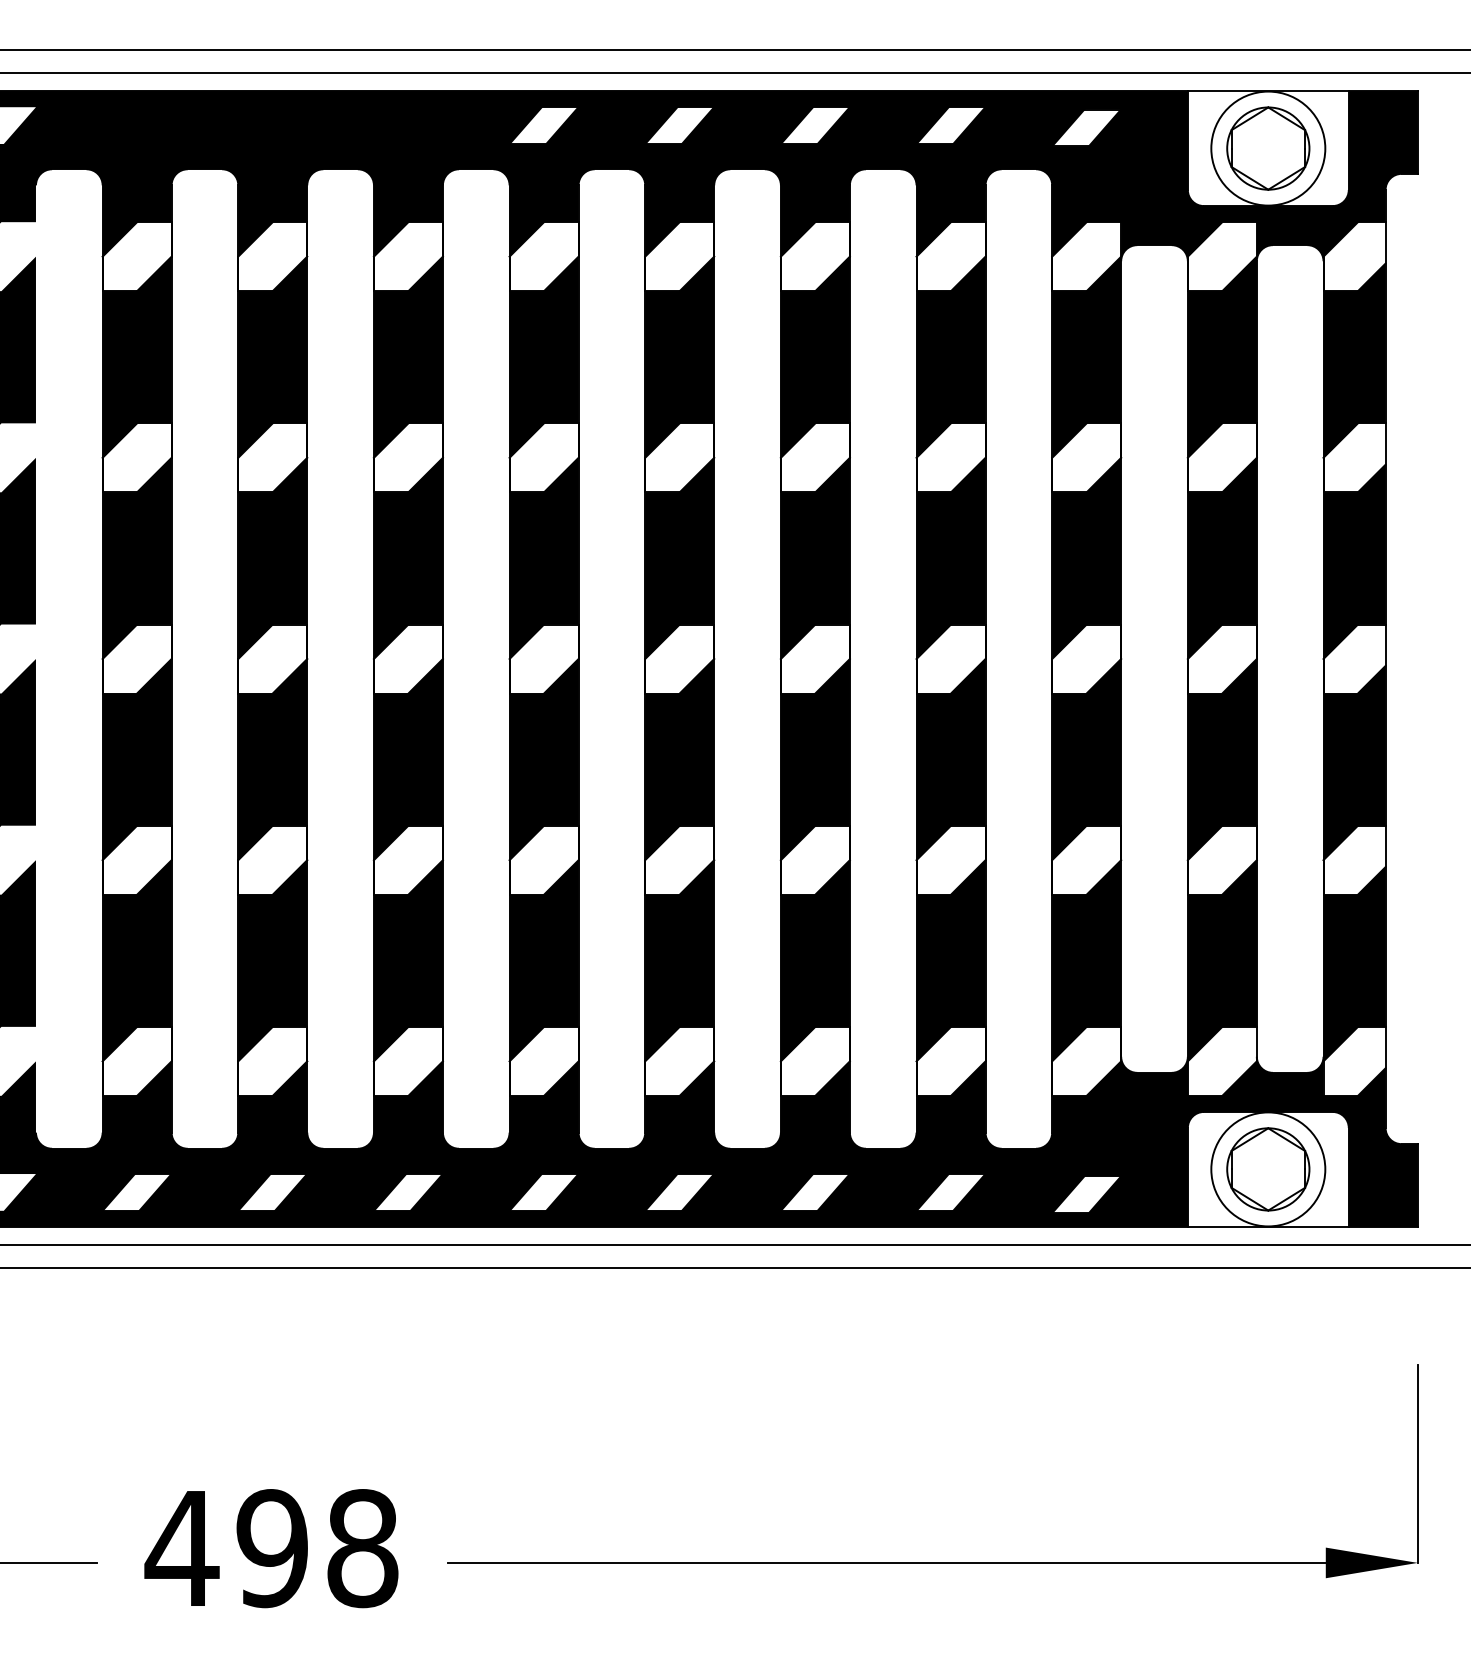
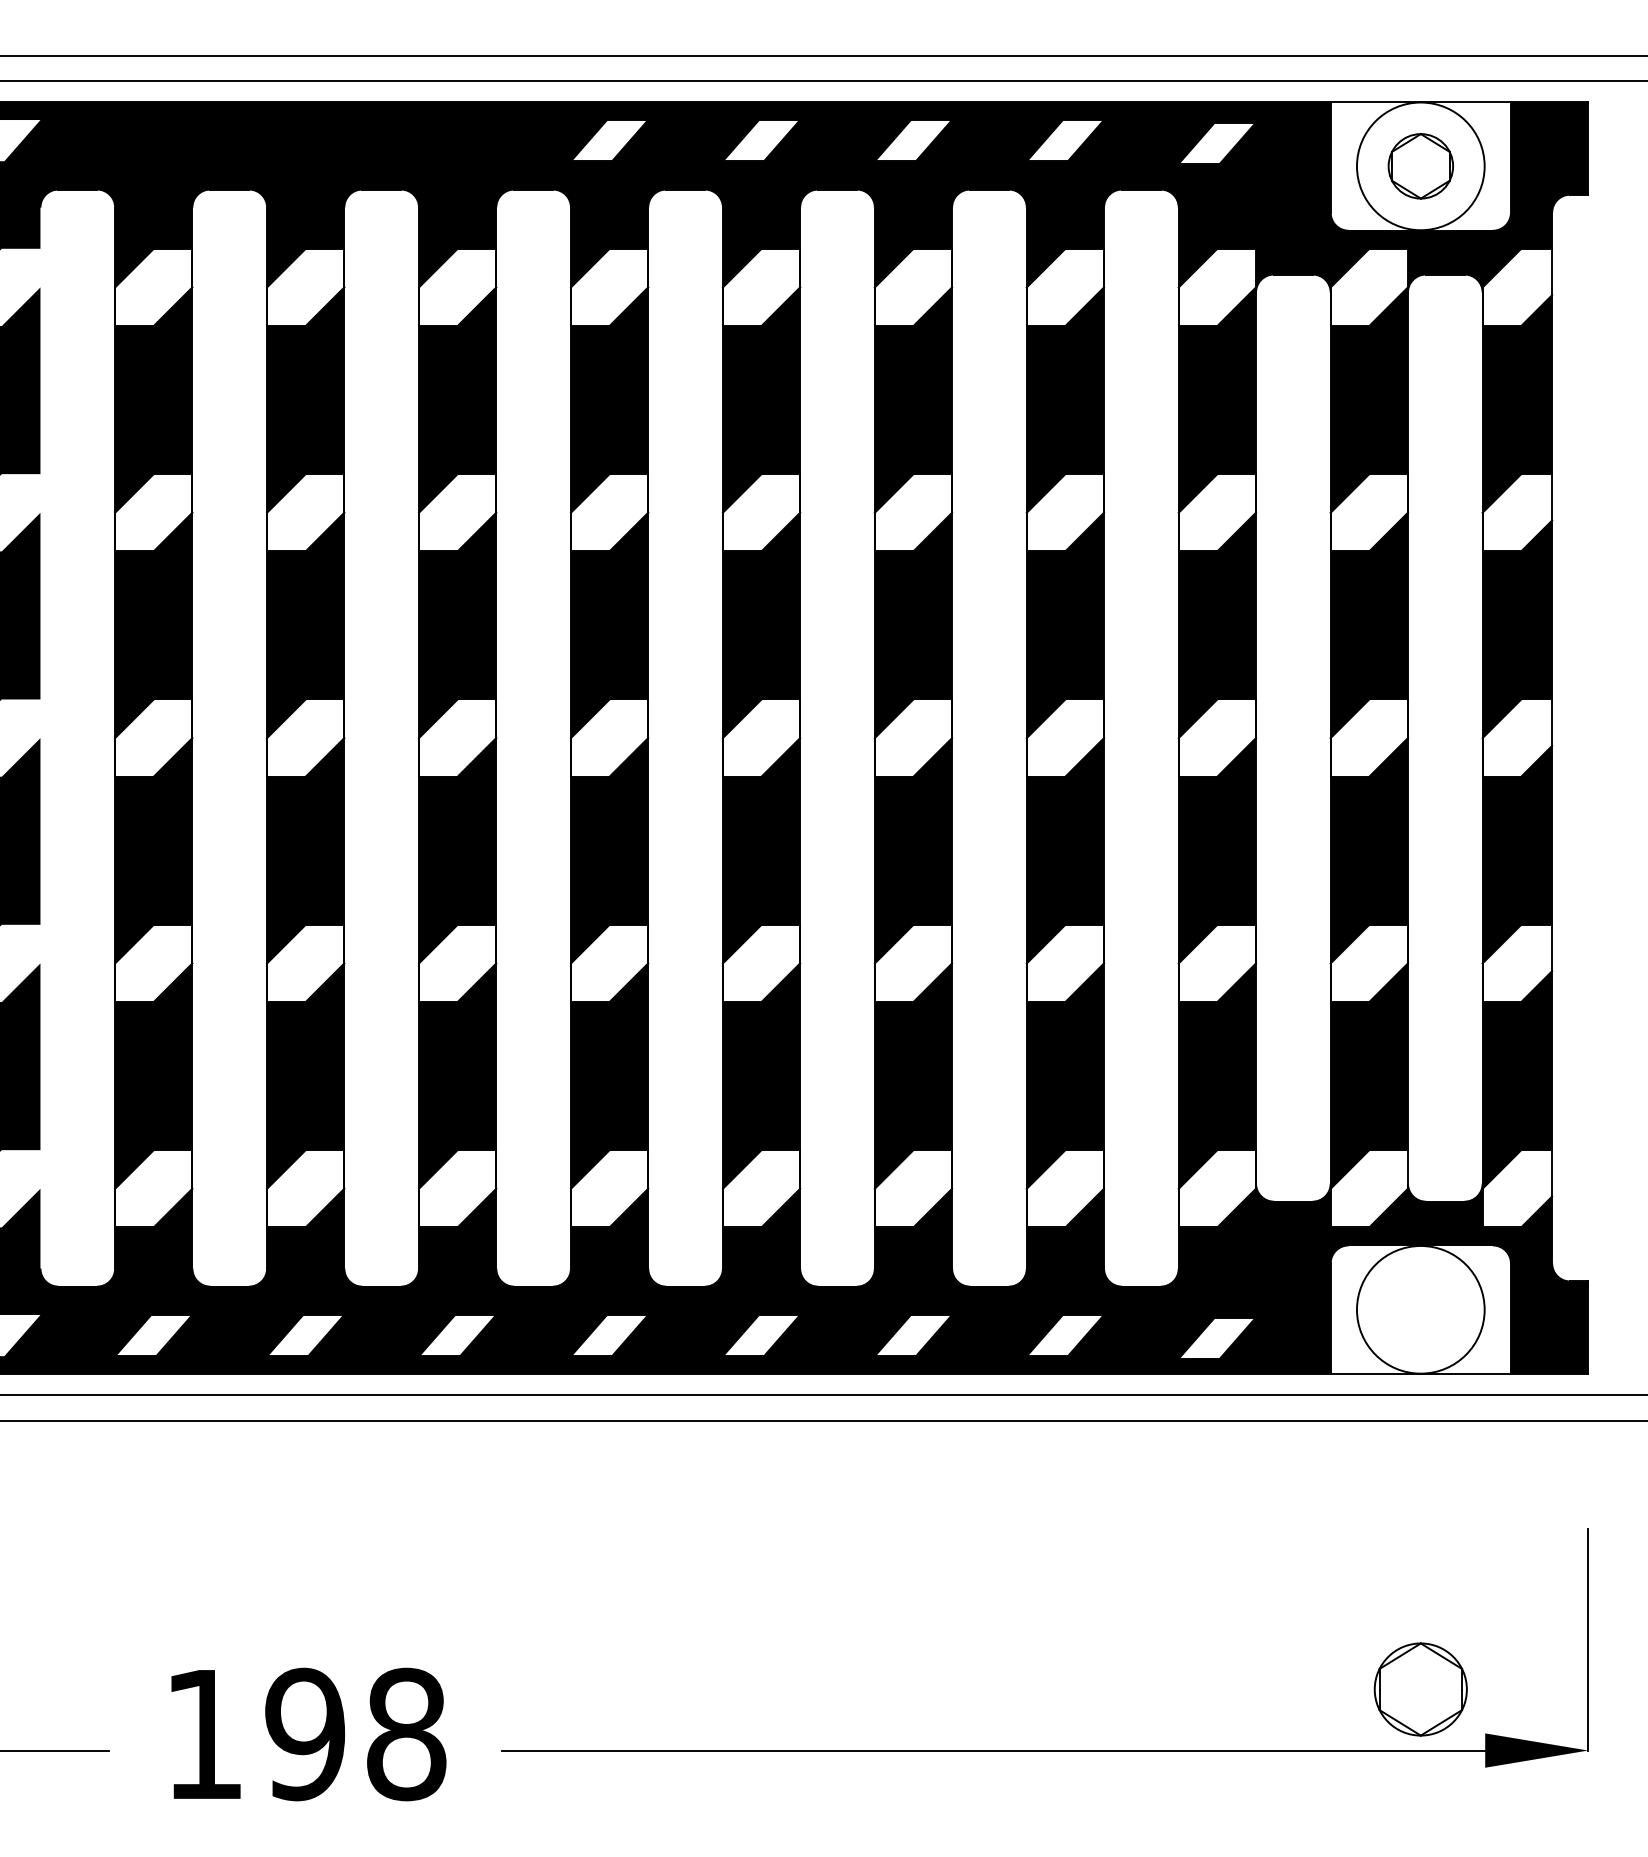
part: (1268, 148) -> (1421, 166), size x0.7
part: (1268, 1169) -> (1421, 1689), moved
text: (181, 1548) -> (203, 1734), 498 -> 198

